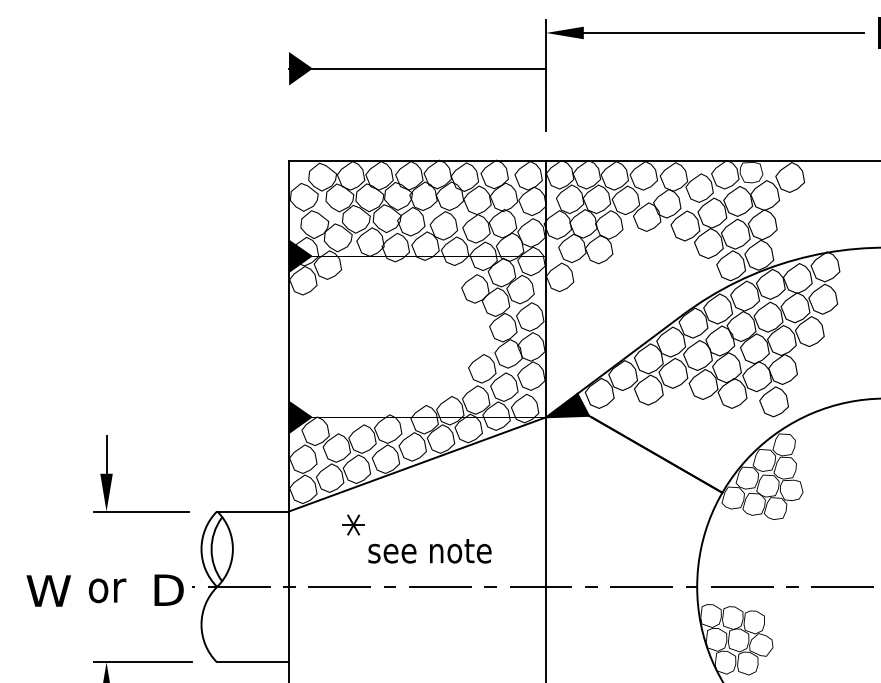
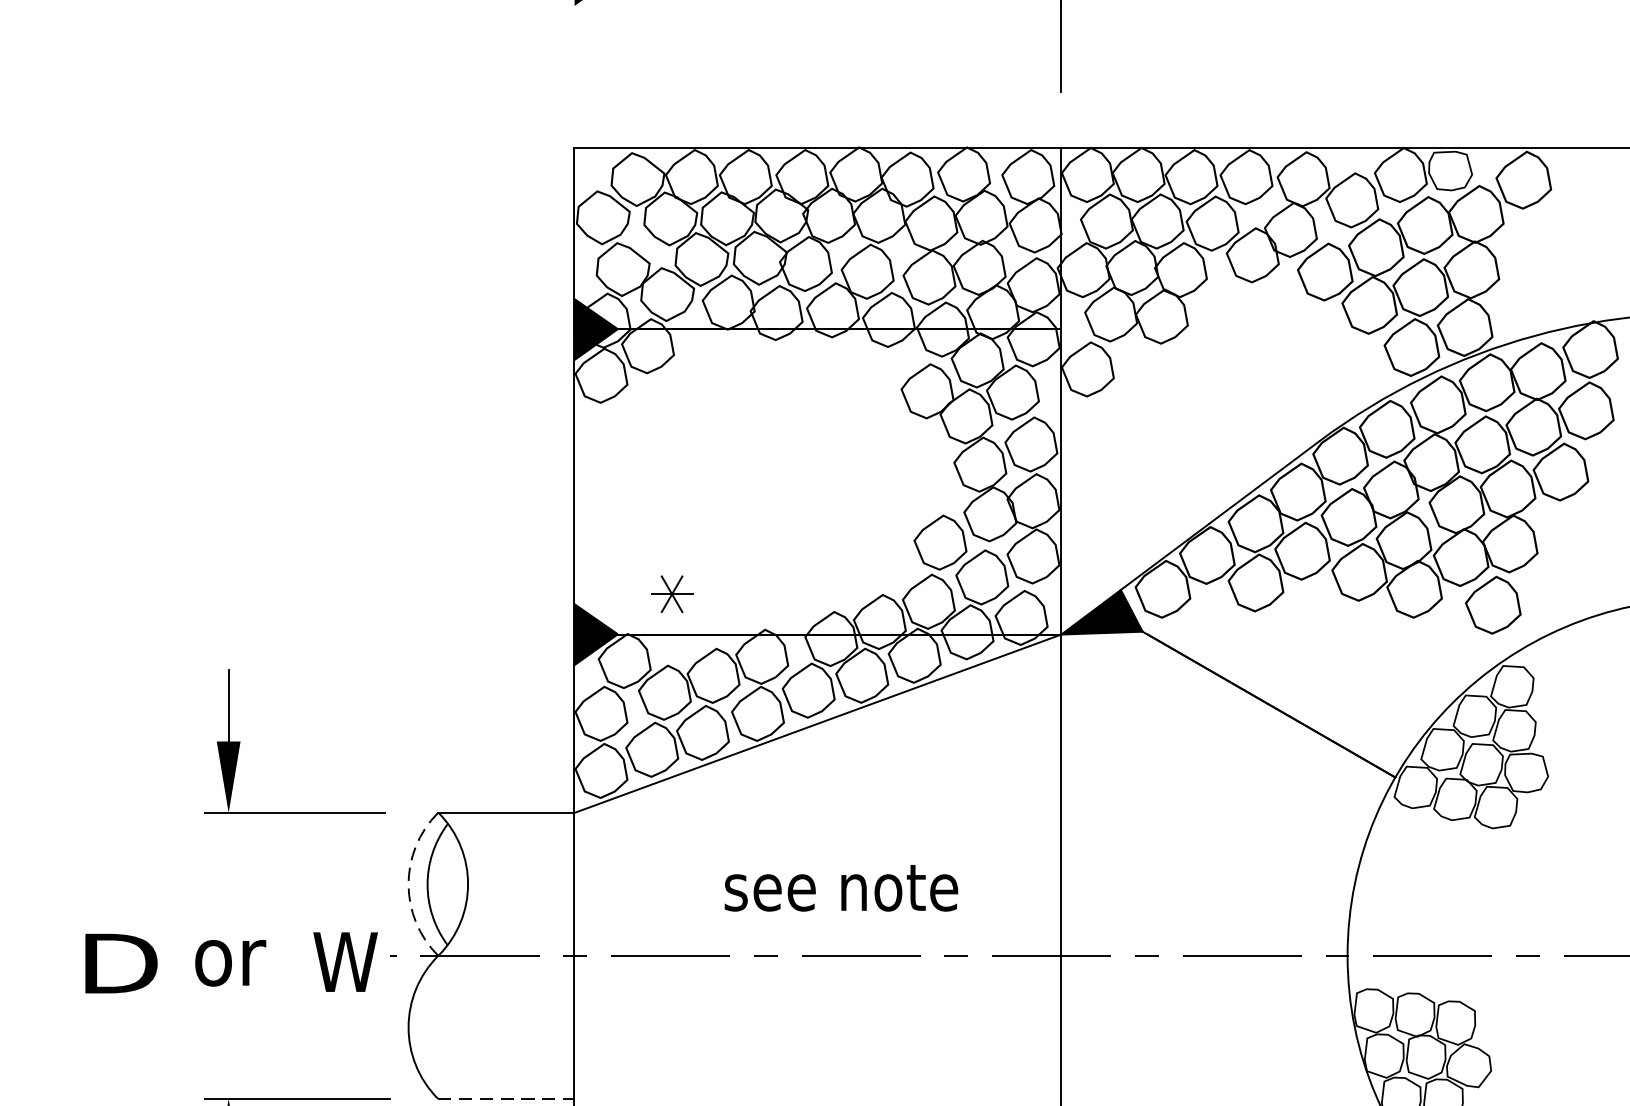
part: (353, 524) -> (671, 593), moved
line: (201, 549) -> (408, 884), solid -> dashed
text: (168, 589) -> (346, 960), D -> W
text: (48, 590) -> (118, 962), W -> D
line: (253, 662) -> (507, 1099), solid -> dashed

